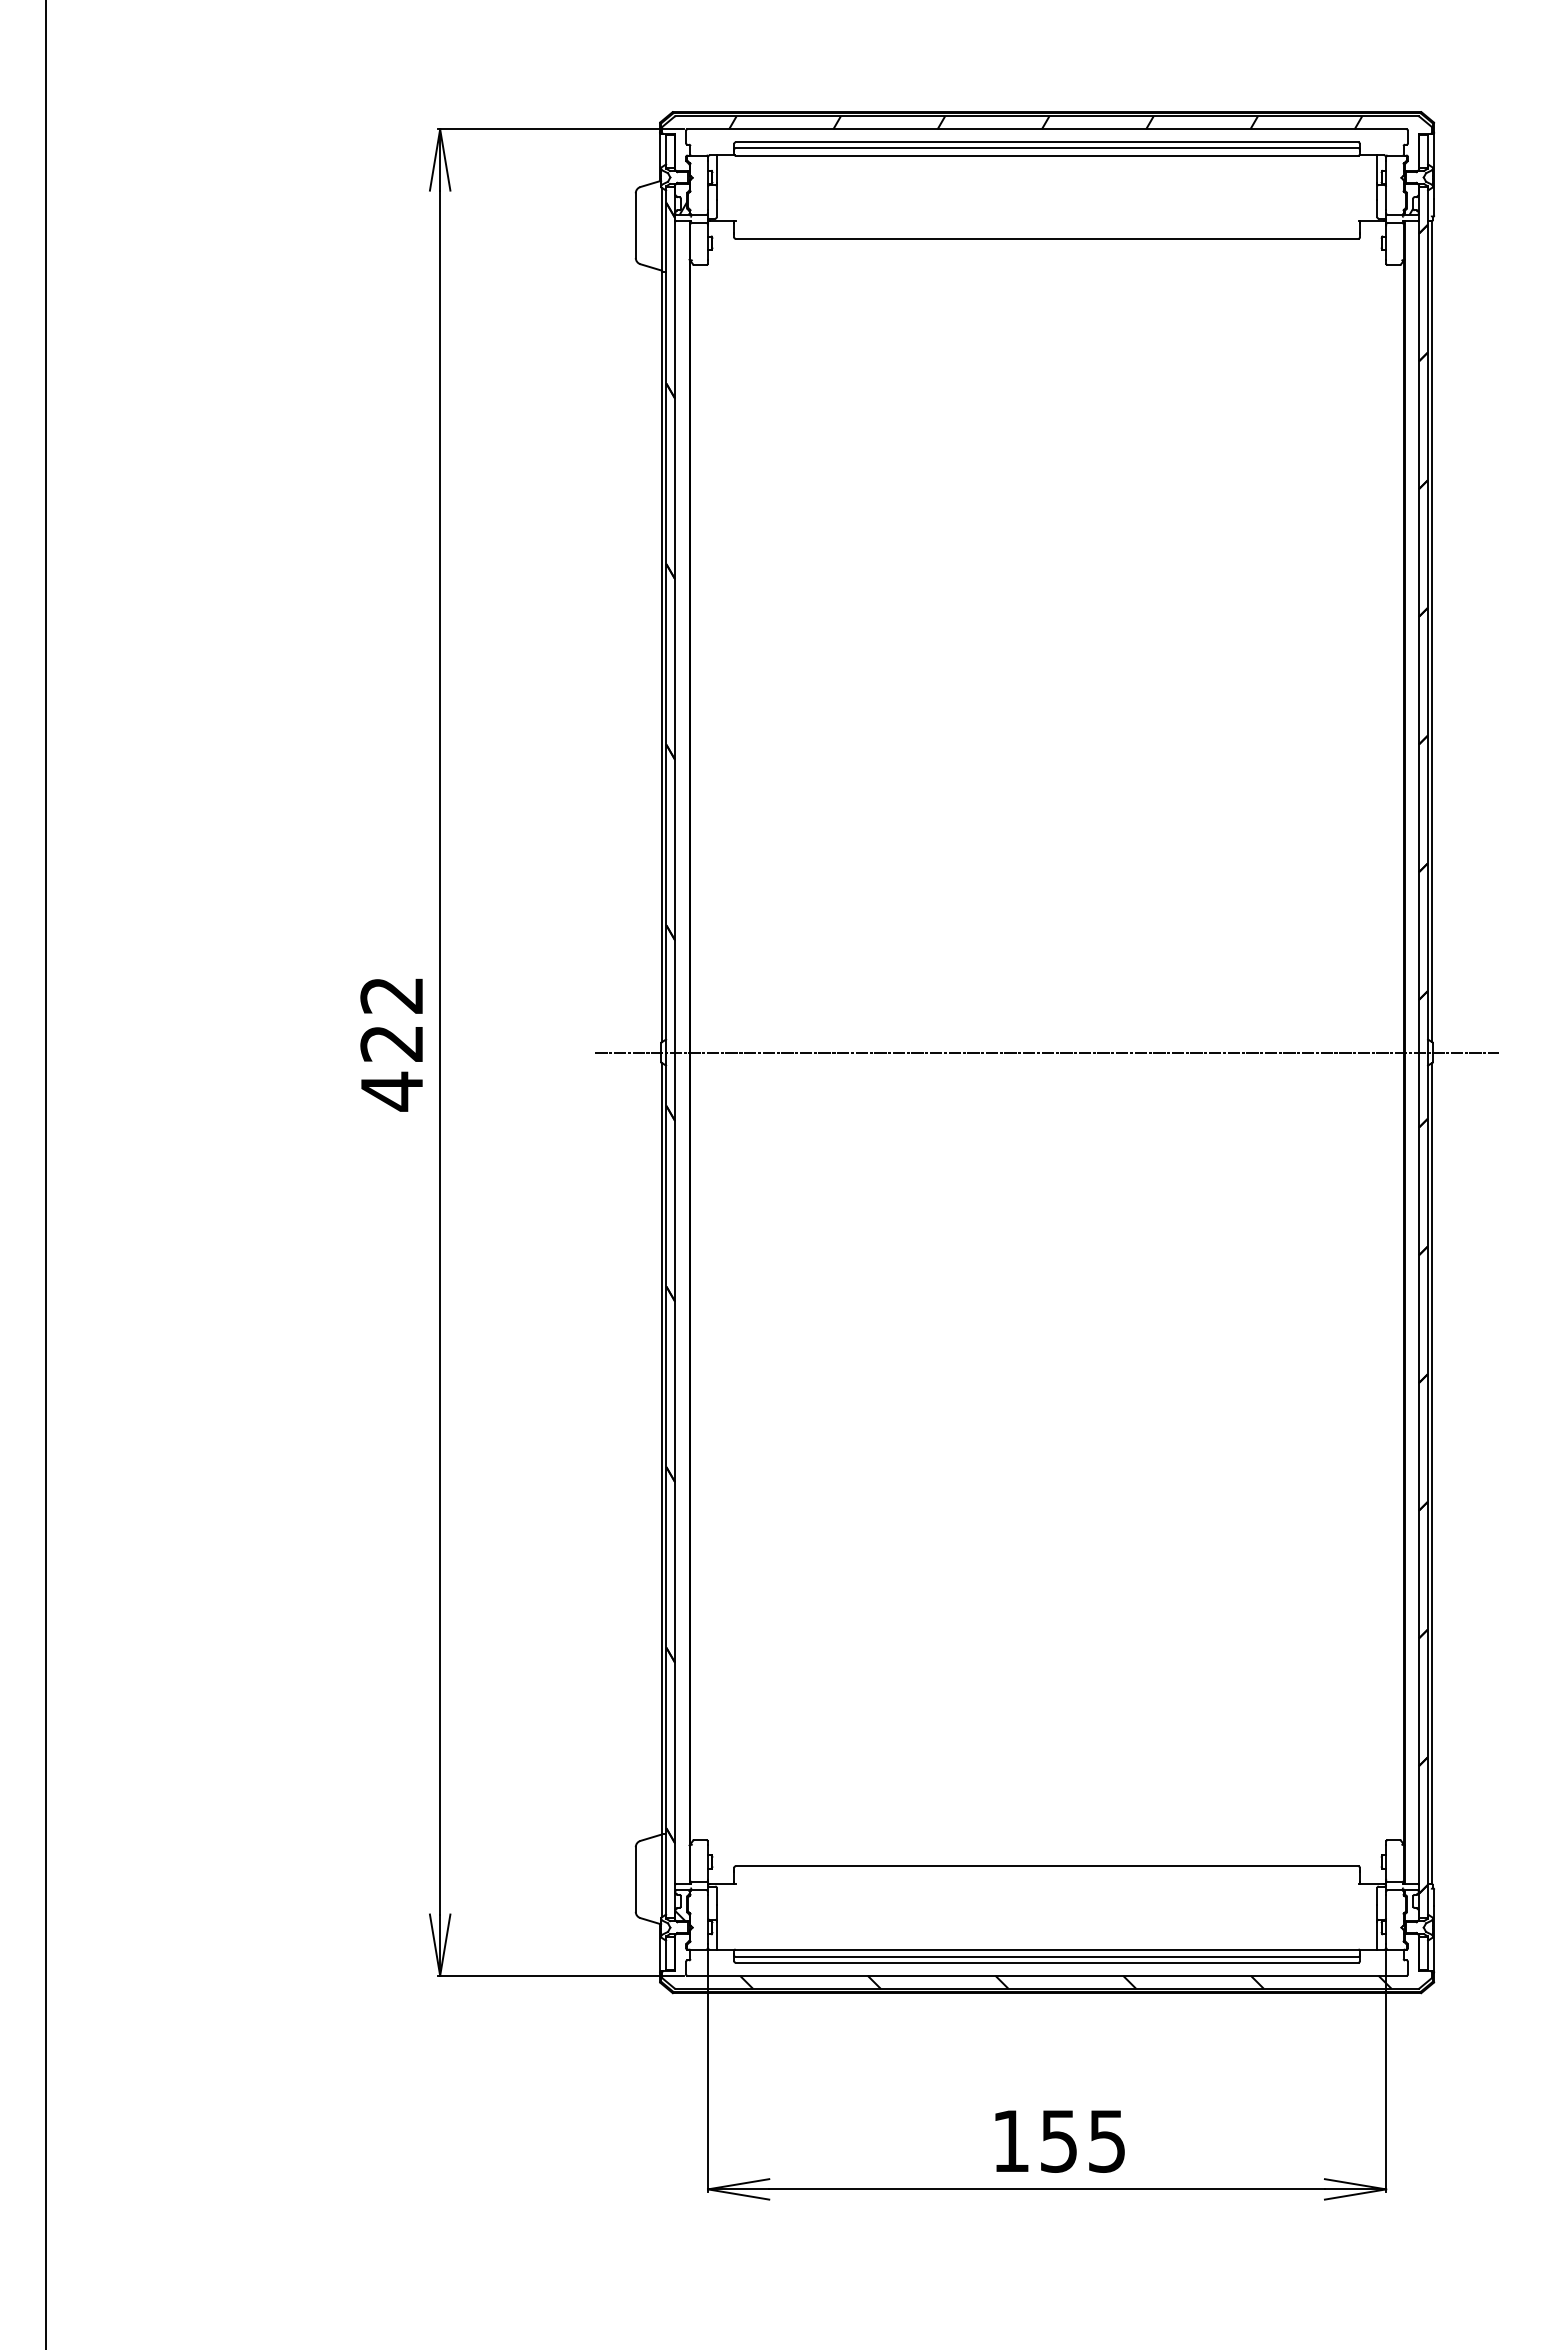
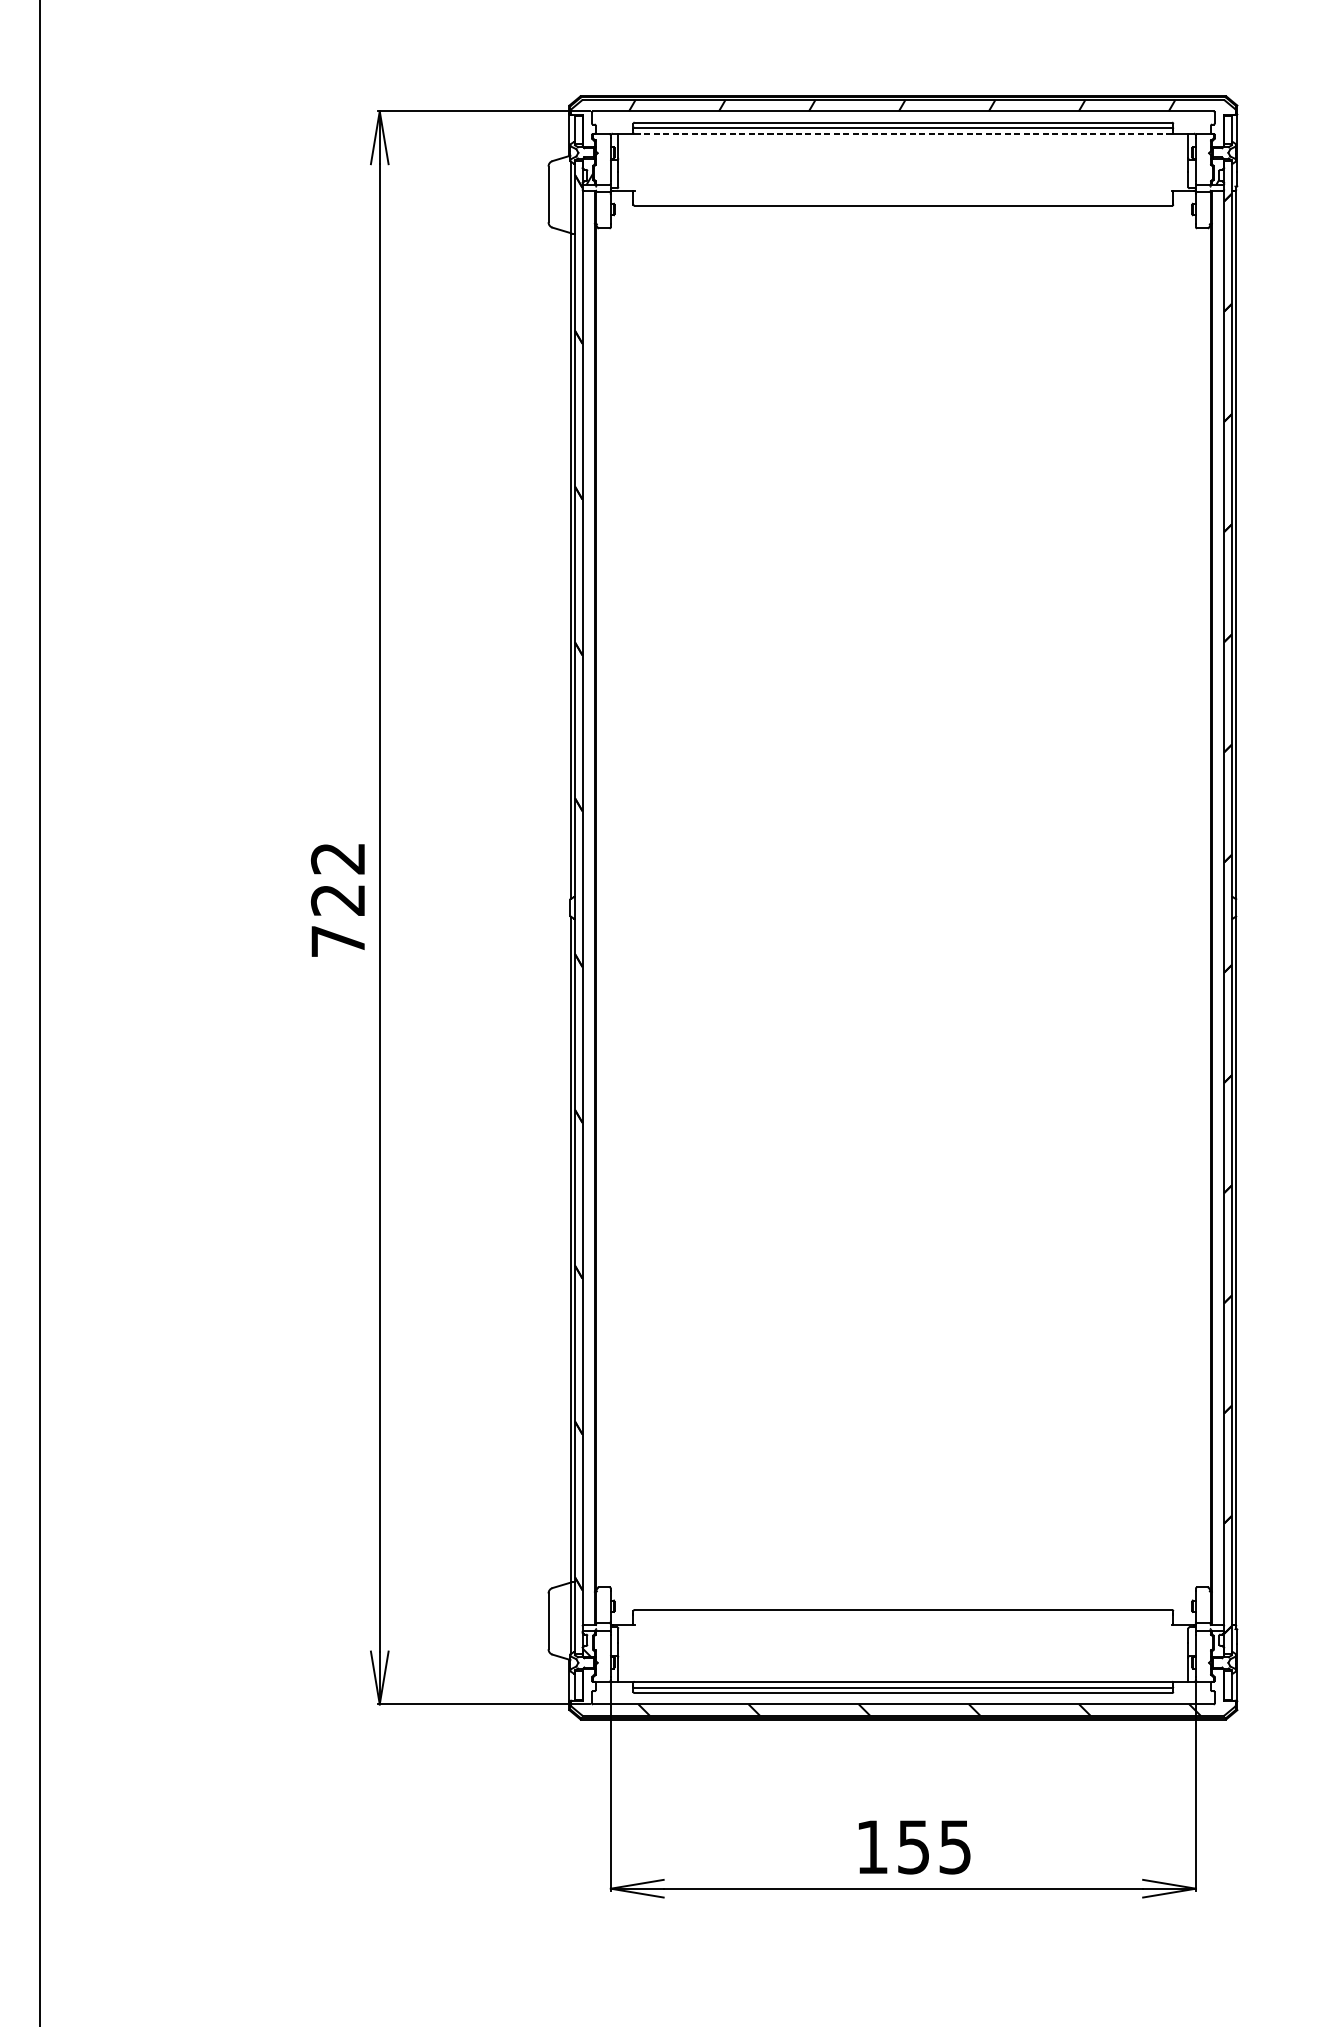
line: (1047, 155) -> (903, 133), solid -> dashed
line: (1046, 1052) -> (902, 907), removed
text: (391, 1091) -> (337, 941), 422 -> 722

